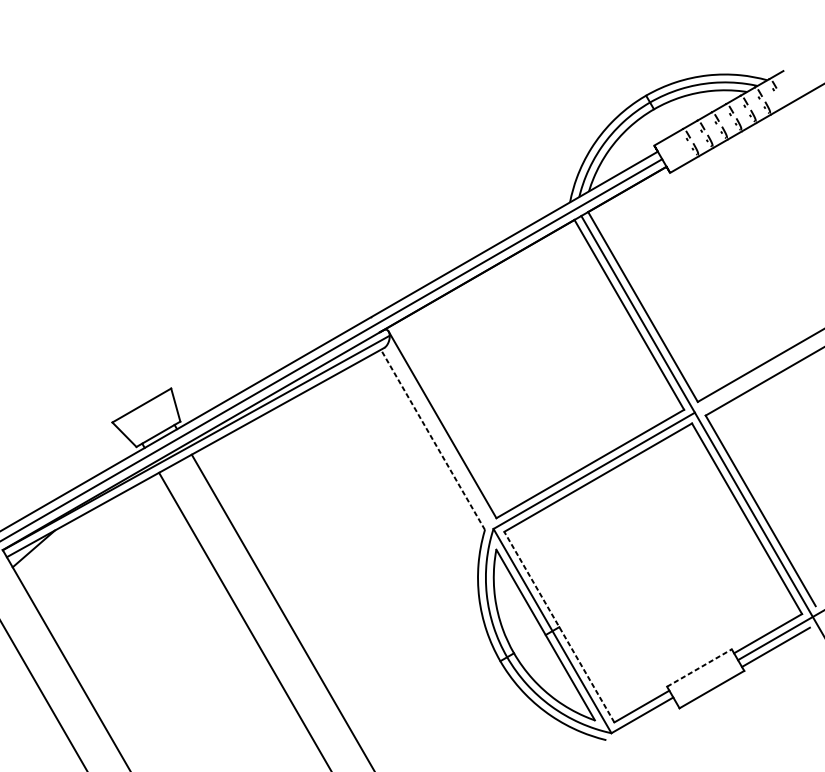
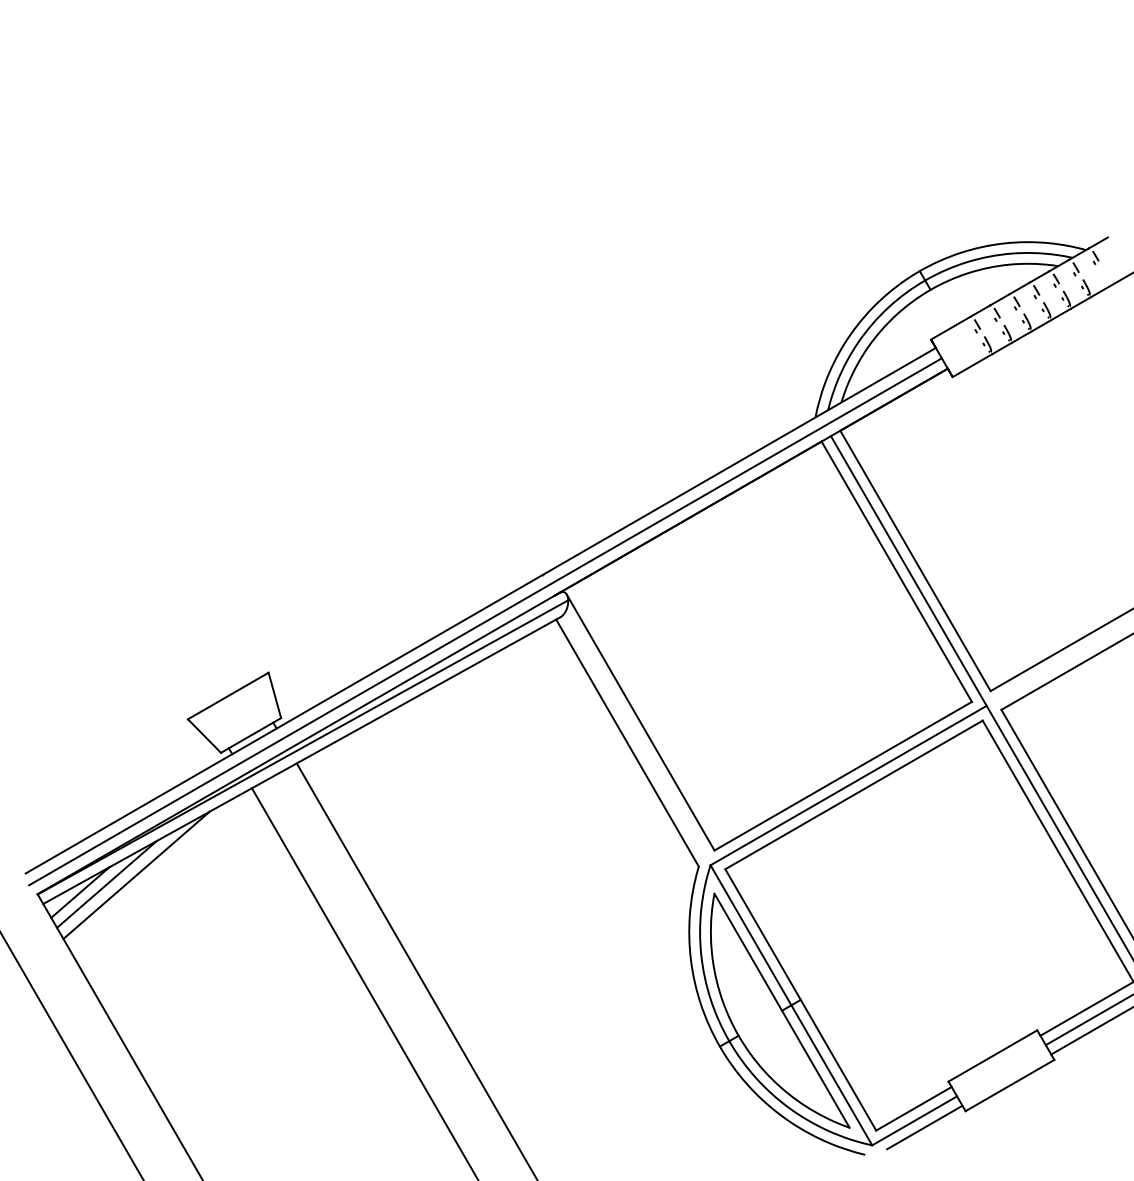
line: (432, 440) -> (627, 743), dashed -> solid
line: (74, 535) -> (136, 874), added
line: (53, 542) -> (106, 883), added
line: (559, 626) -> (800, 999), dashed -> solid
line: (699, 667) -> (993, 1055), dashed -> solid
line: (649, 720) -> (924, 1127), added

